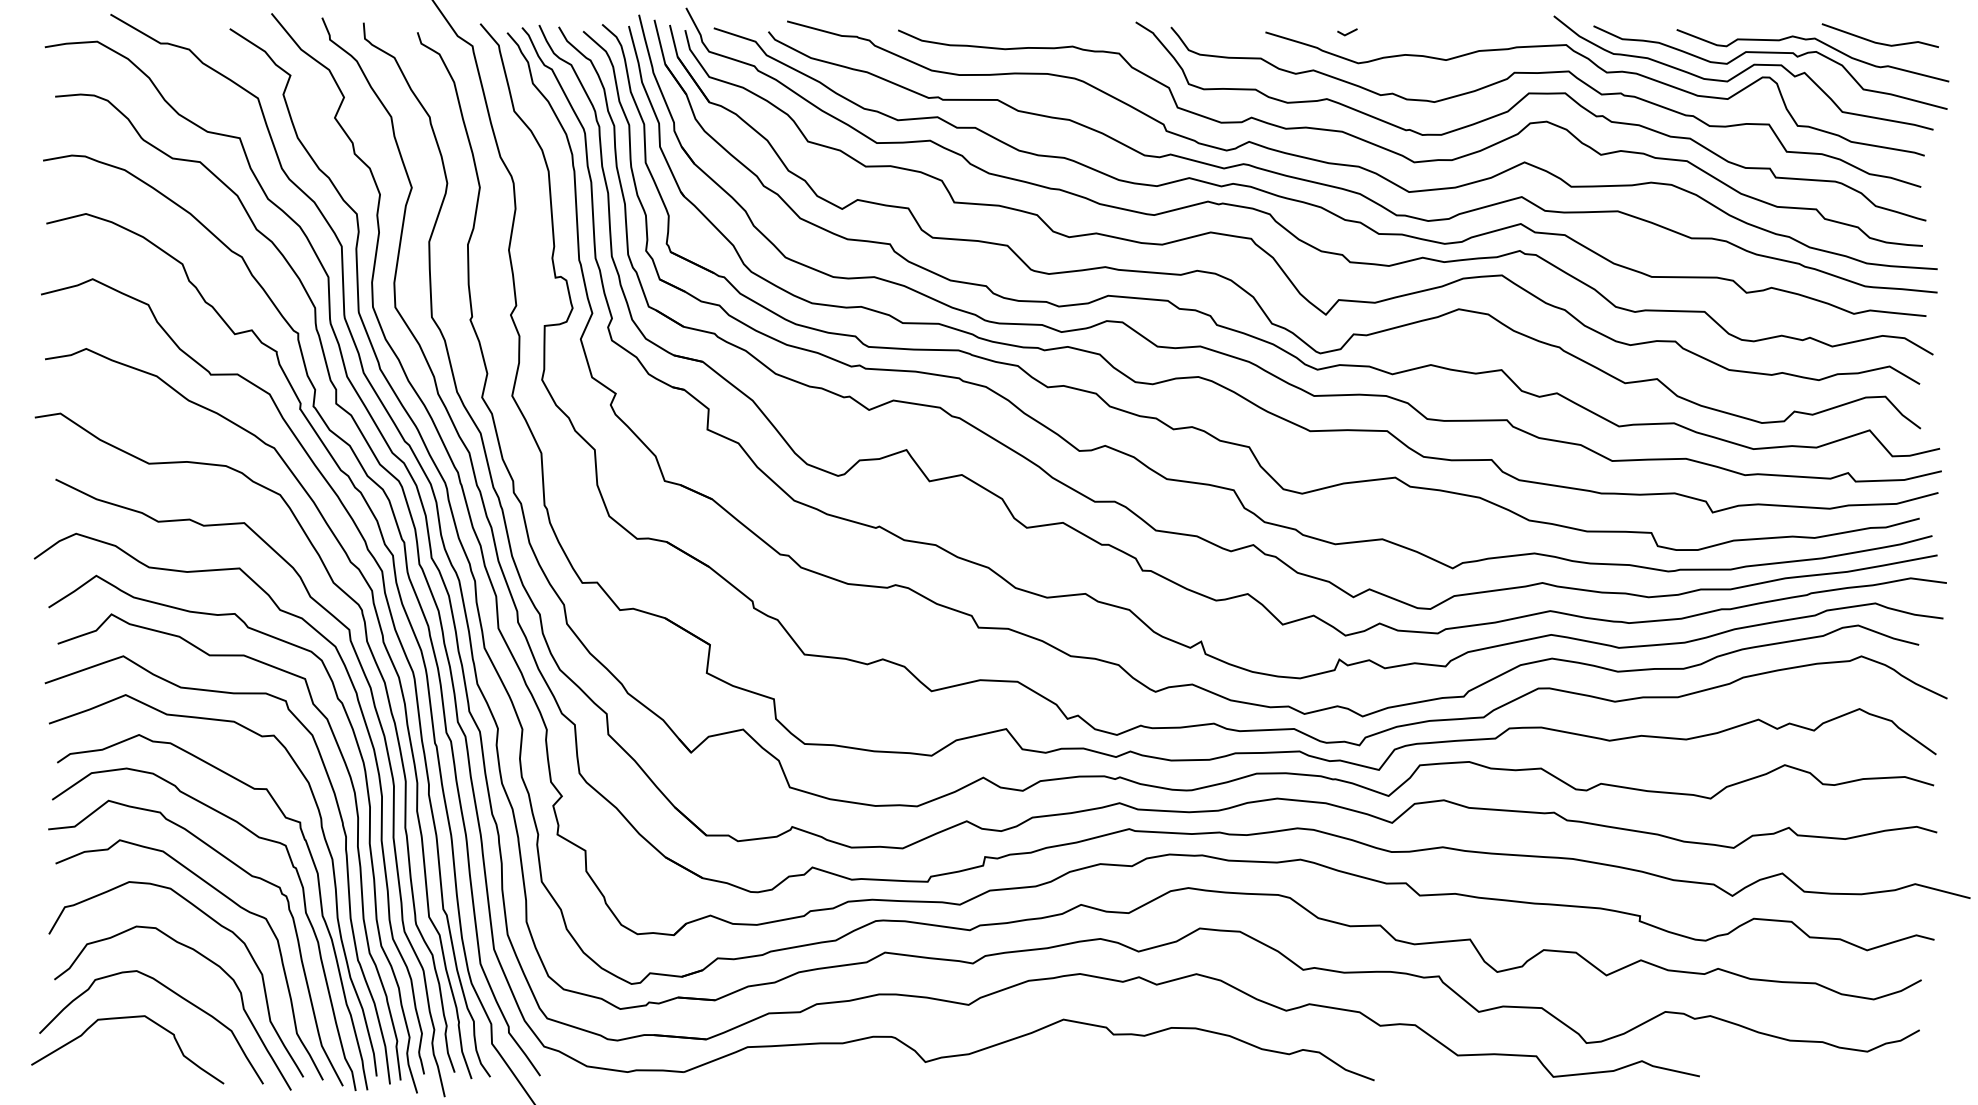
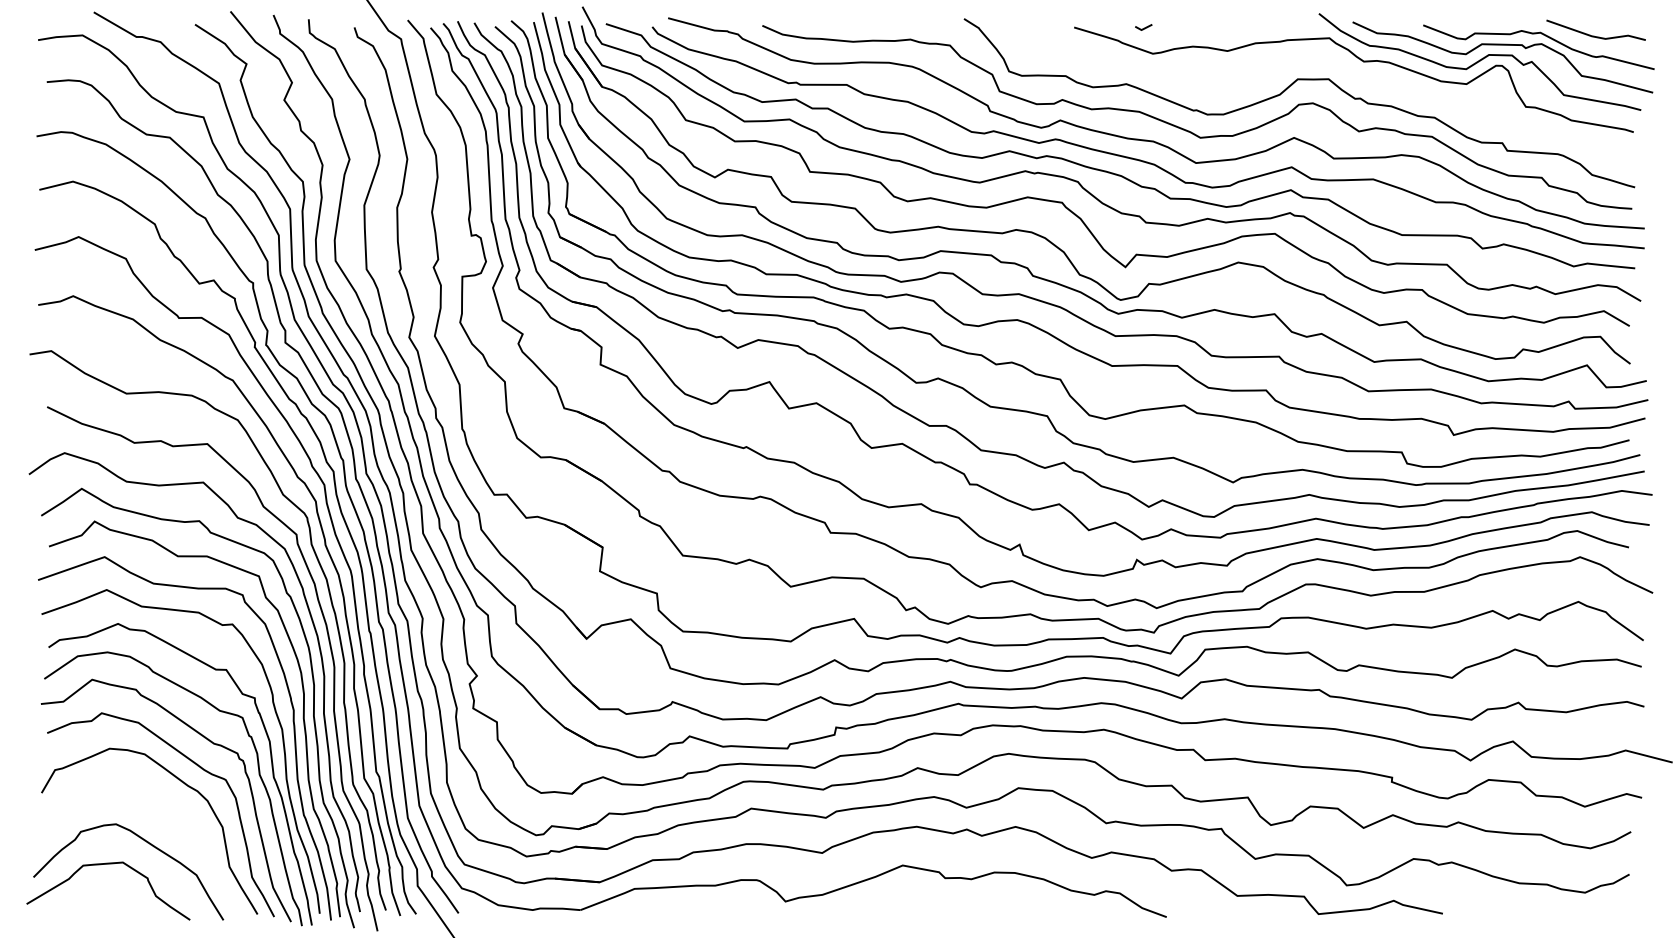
curve: (1545, 73) -> (1311, 62), removed
curve: (204, 958) -> (173, 813), removed

